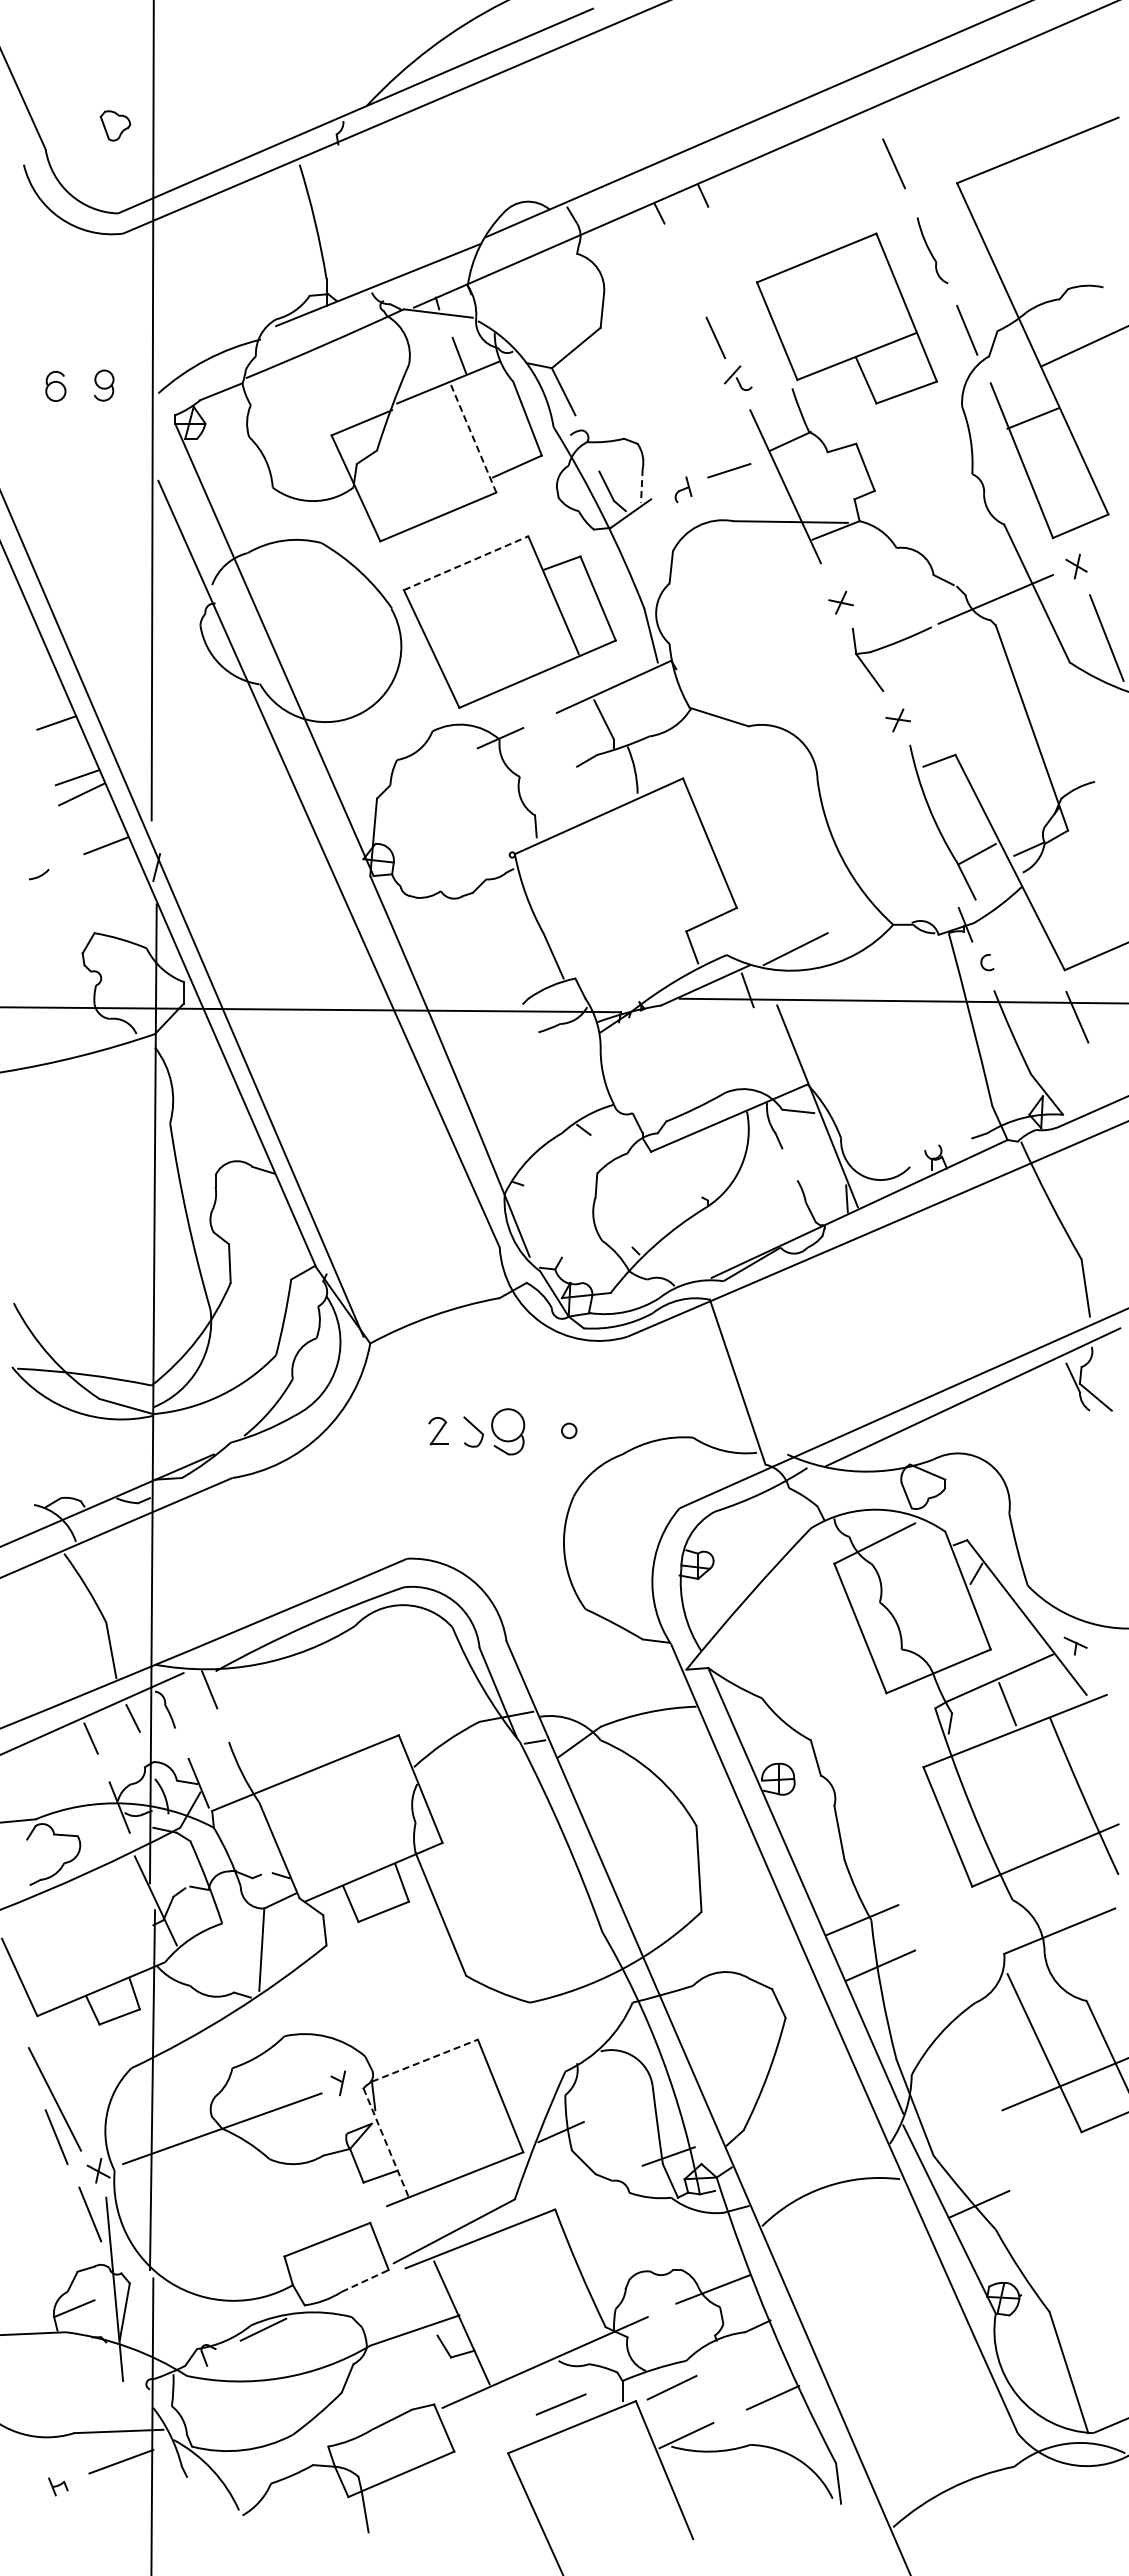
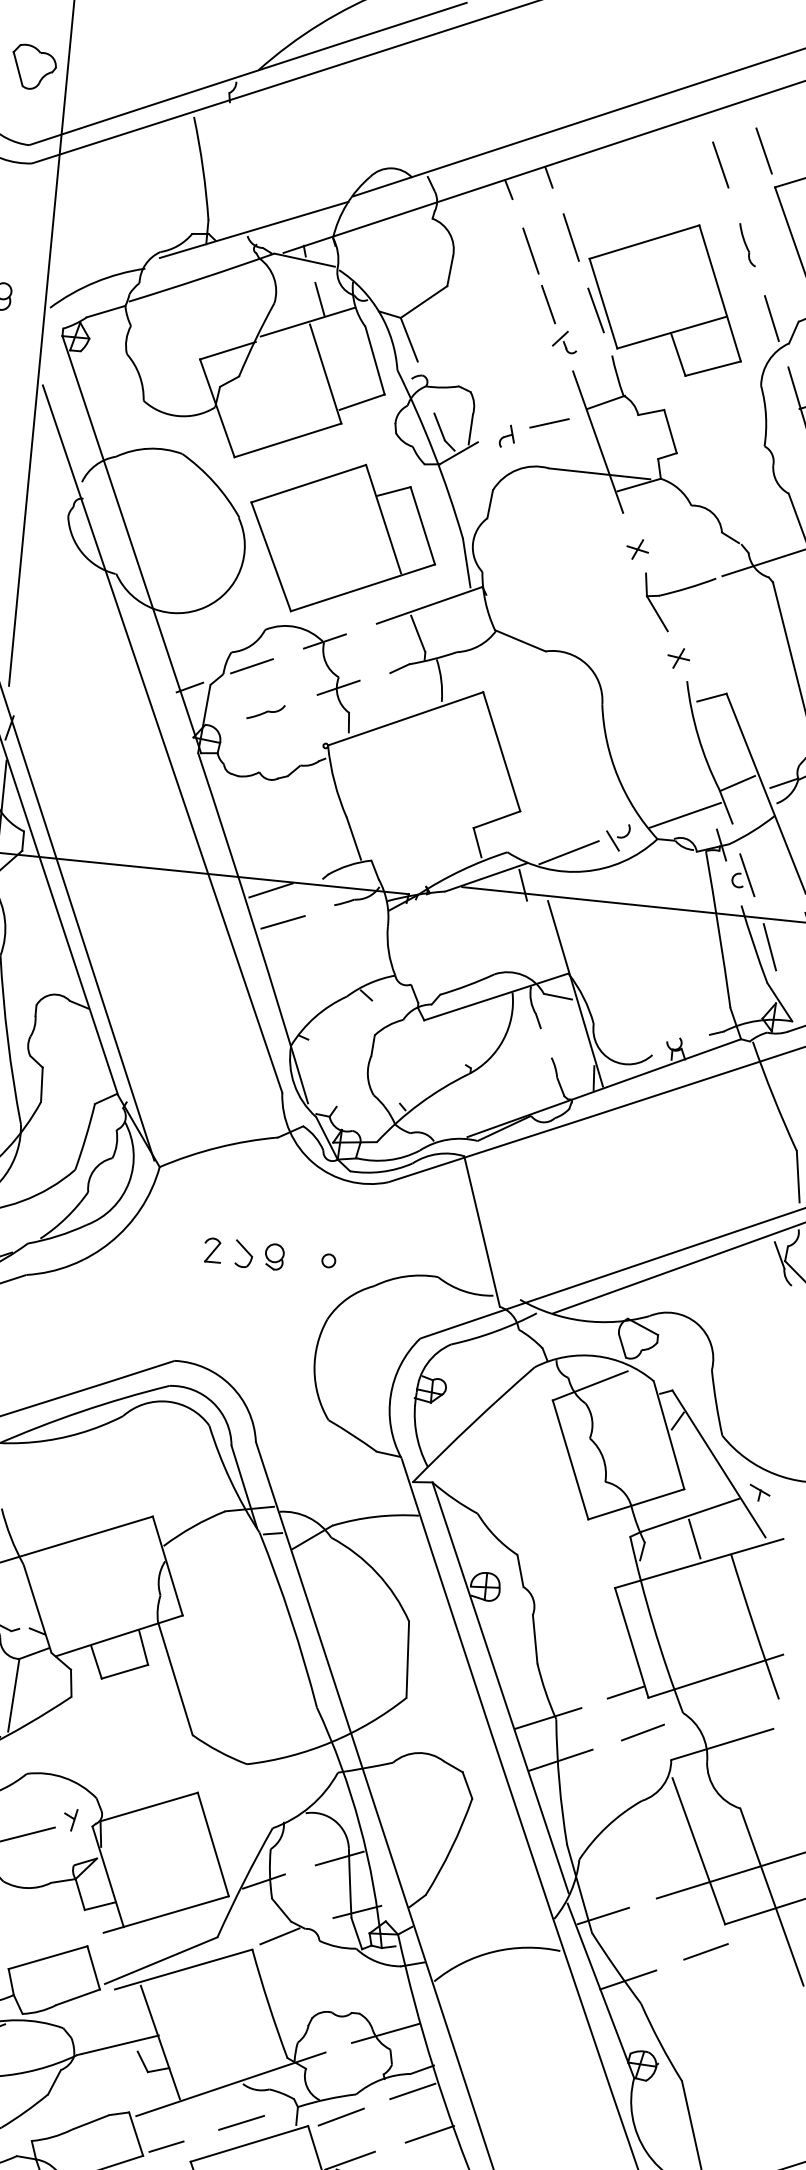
part: (115, 125) -> (34, 67), size x1.67
line: (941, 143) -> (764, 150), added
part: (932, 250) -> (747, 244), size x0.71
line: (734, 260) -> (571, 237), added
line: (690, 279) -> (530, 250), added
line: (769, 339) -> (595, 310), added
line: (473, 439) -> (325, 374), dashed -> solid
line: (641, 485) -> (470, 429), dashed -> solid
line: (466, 563) -> (309, 483), dashed -> solid
line: (421, 773) -> (251, 666), added
line: (520, 788) -> (338, 687), added
line: (354, 803) -> (190, 687), added
part: (441, 822) -> (265, 711), added
line: (921, 895) -> (684, 815), added
part: (848, 926) -> (617, 836), added
line: (997, 955) -> (747, 874), added
line: (465, 1022) -> (270, 890), added
line: (1030, 1033) -> (770, 946), added
line: (482, 1056) -> (282, 922), added
part: (507, 1432) -> (273, 1257), size x0.62
line: (945, 1882) -> (625, 1691), added
line: (969, 1926) -> (642, 1732), added
line: (424, 2060) -> (148, 1806), dashed -> solid
line: (643, 2098) -> (339, 1858), added
line: (944, 2135) -> (603, 1916), added
line: (386, 2143) -> (108, 1877), dashed -> solid
line: (1062, 2164) -> (705, 1951), added
line: (584, 2191) -> (279, 1936), added
line: (365, 2280) -> (78, 1996), dashed -> solid
line: (749, 2351) -> (412, 2091), added
line: (479, 2438) -> (166, 2146), added

